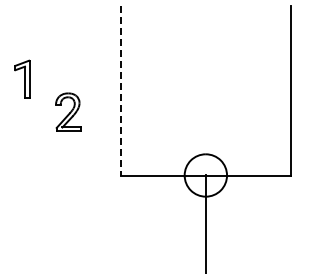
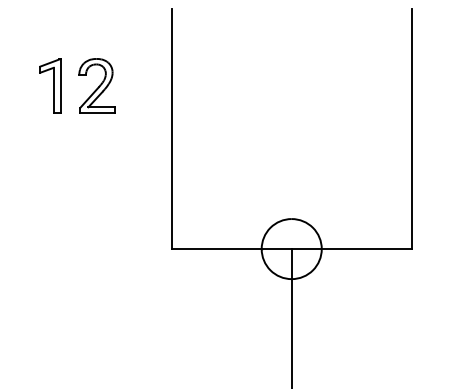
part: (22, 78) -> (50, 84), moved
line: (121, 90) -> (172, 128), dashed -> solid
part: (68, 111) -> (96, 84), moved

